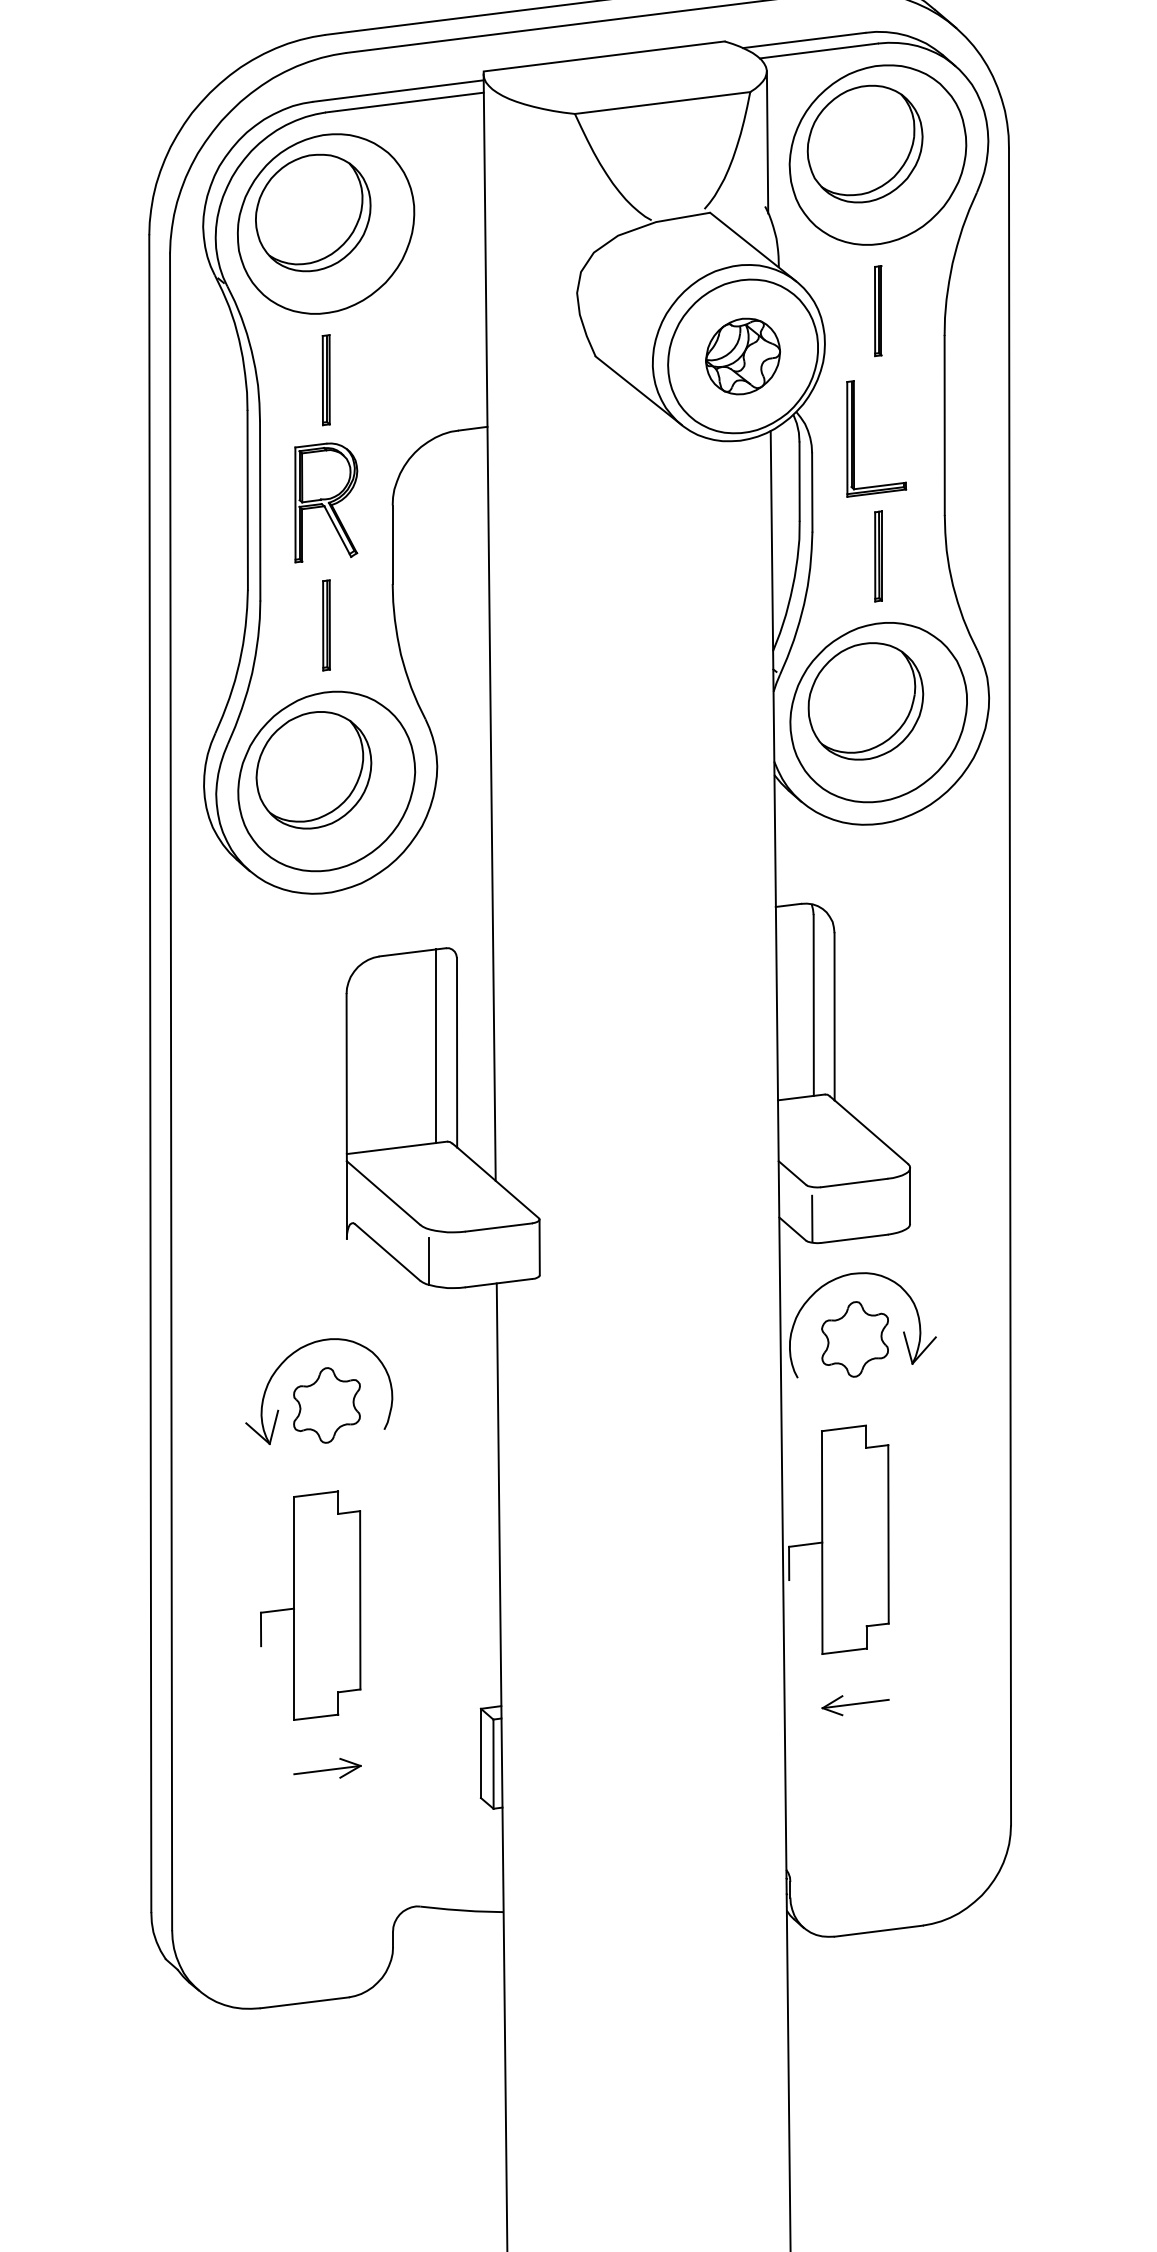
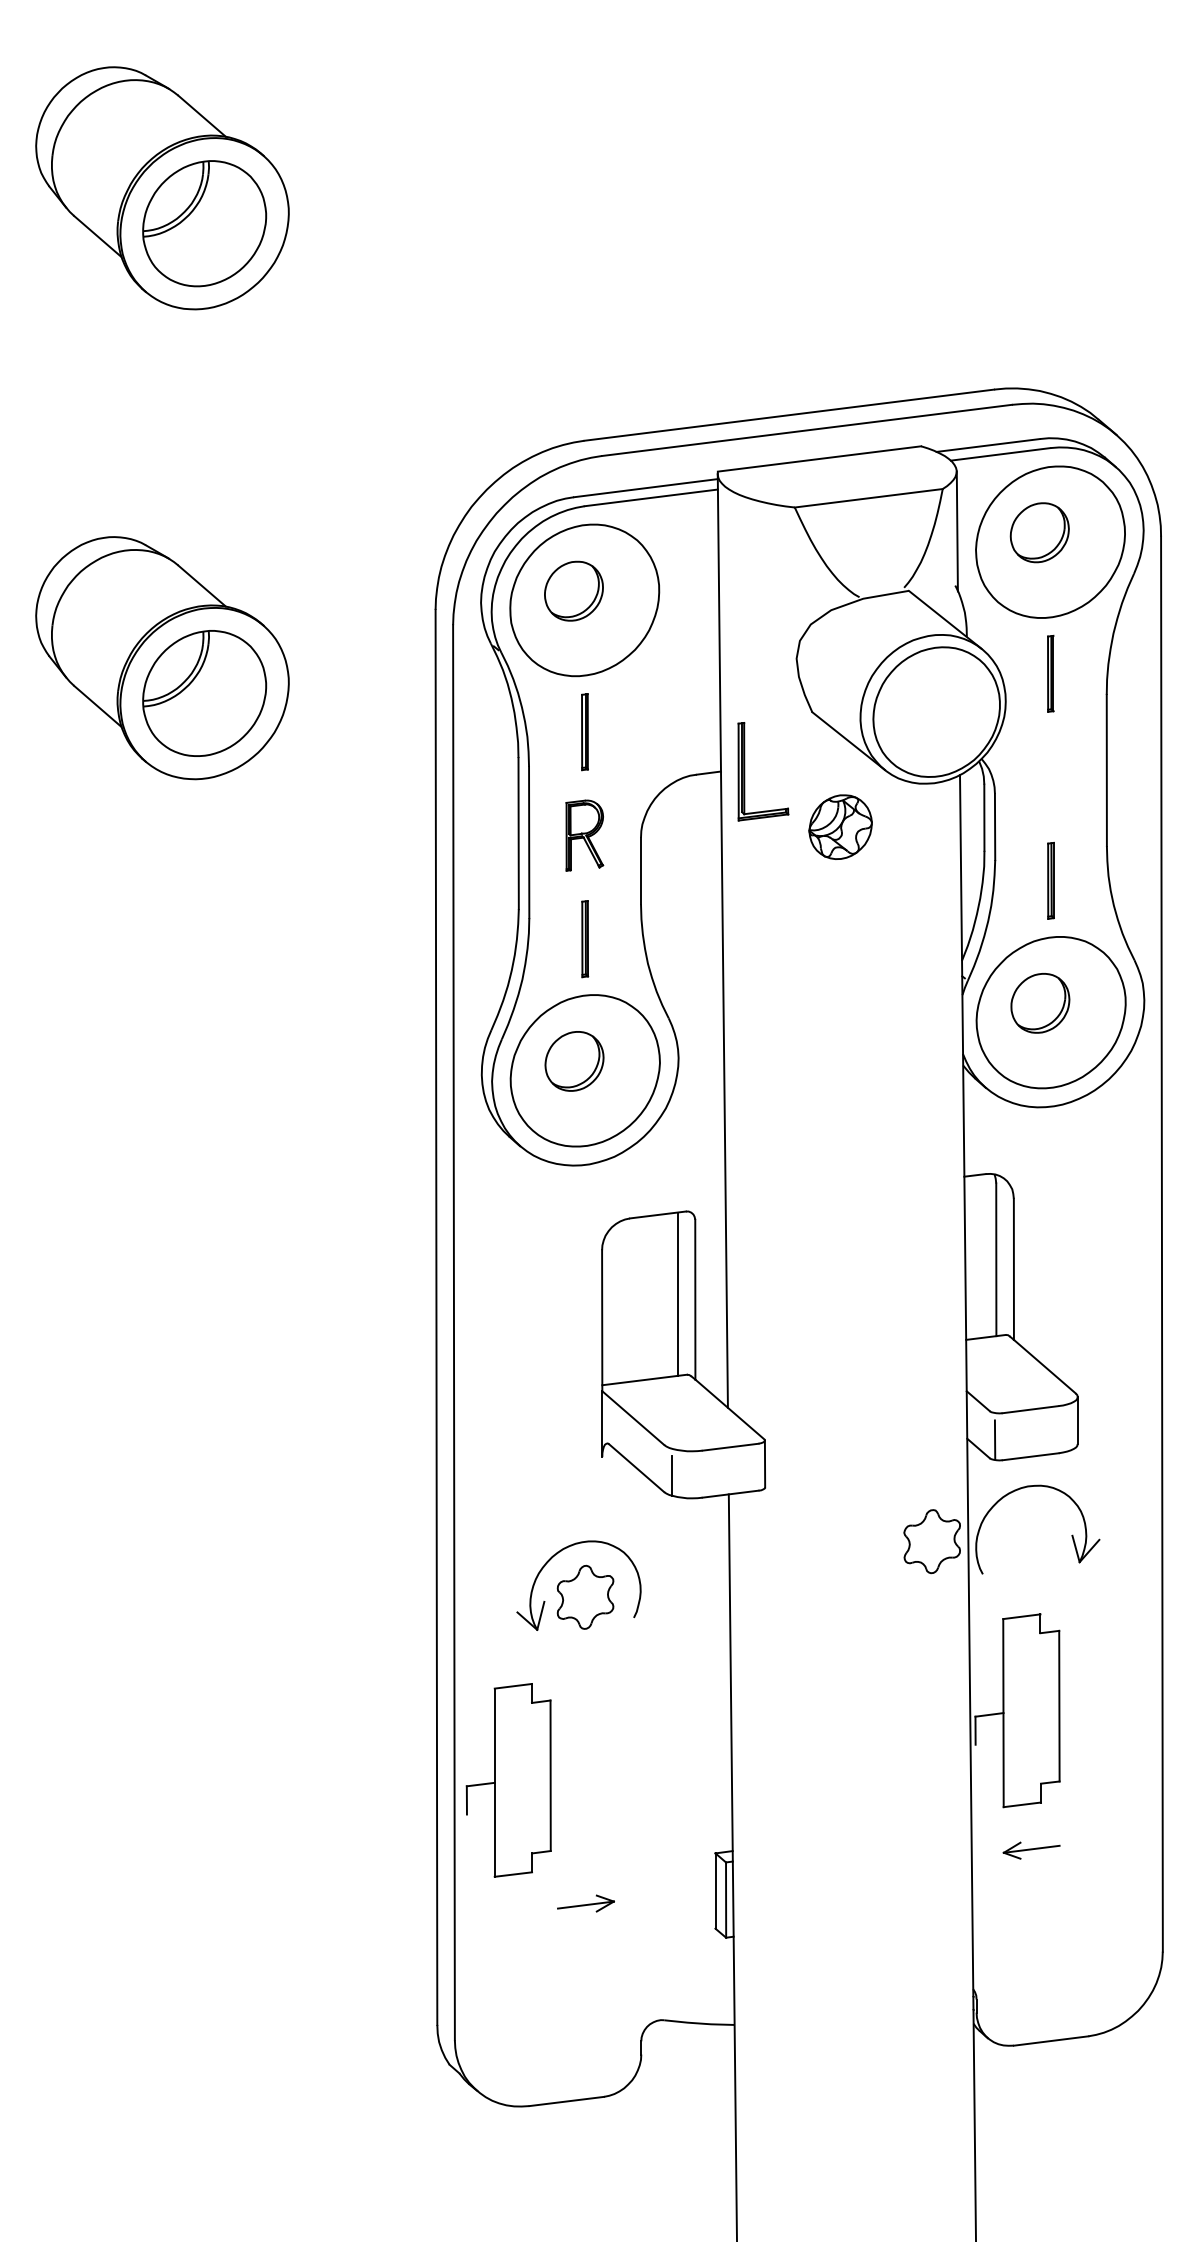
part: (864, 143) -> (1039, 532), size x0.6
part: (312, 213) -> (573, 591), size x0.6
part: (742, 355) -> (840, 826), moved
part: (855, 438) -> (745, 771), moved
part: (325, 502) -> (584, 835), size x0.7
part: (866, 701) -> (1040, 1003), size x0.6
part: (313, 770) -> (574, 1061), size x0.6
part: (854, 1339) -> (931, 1541), moved
part: (310, 1605) -> (508, 1780), moved

